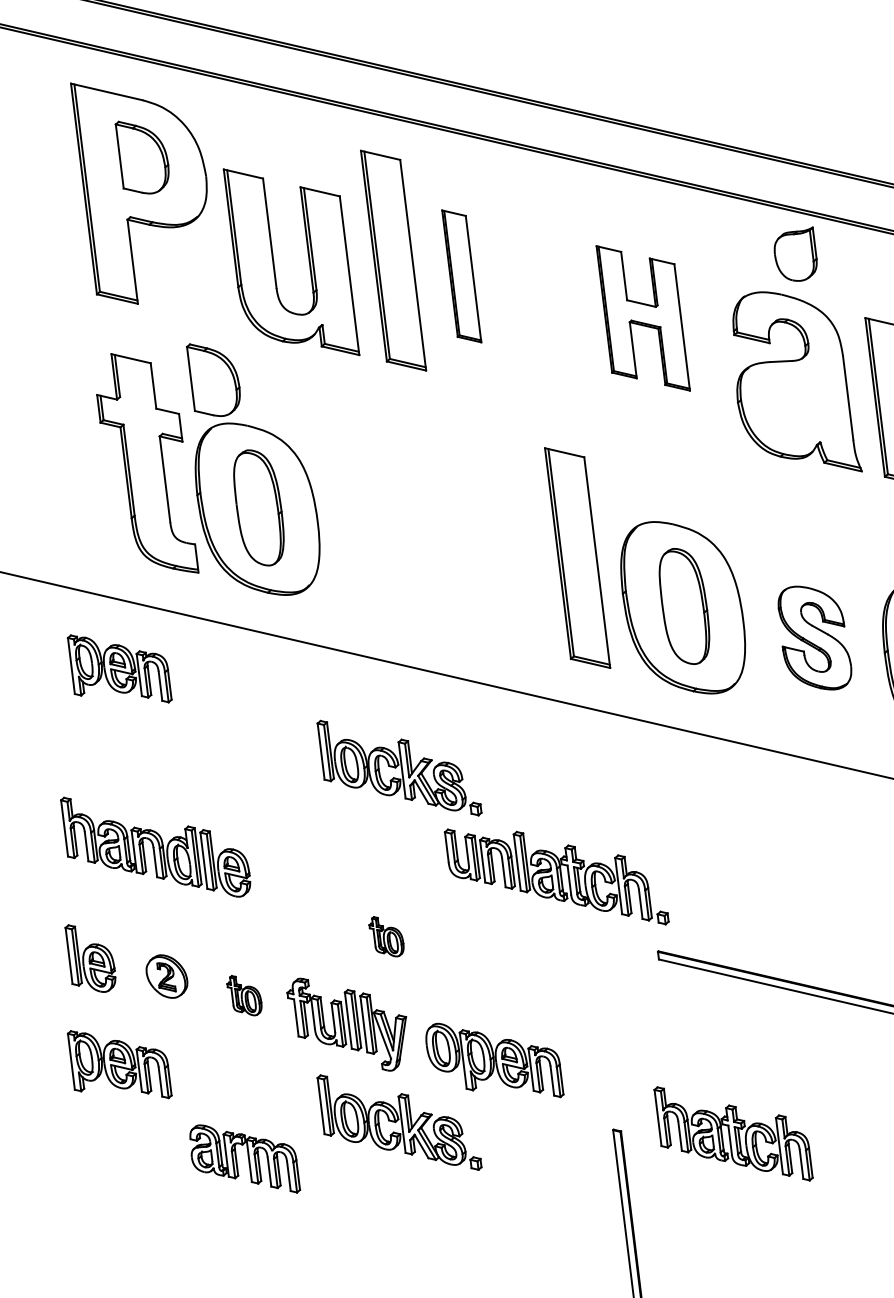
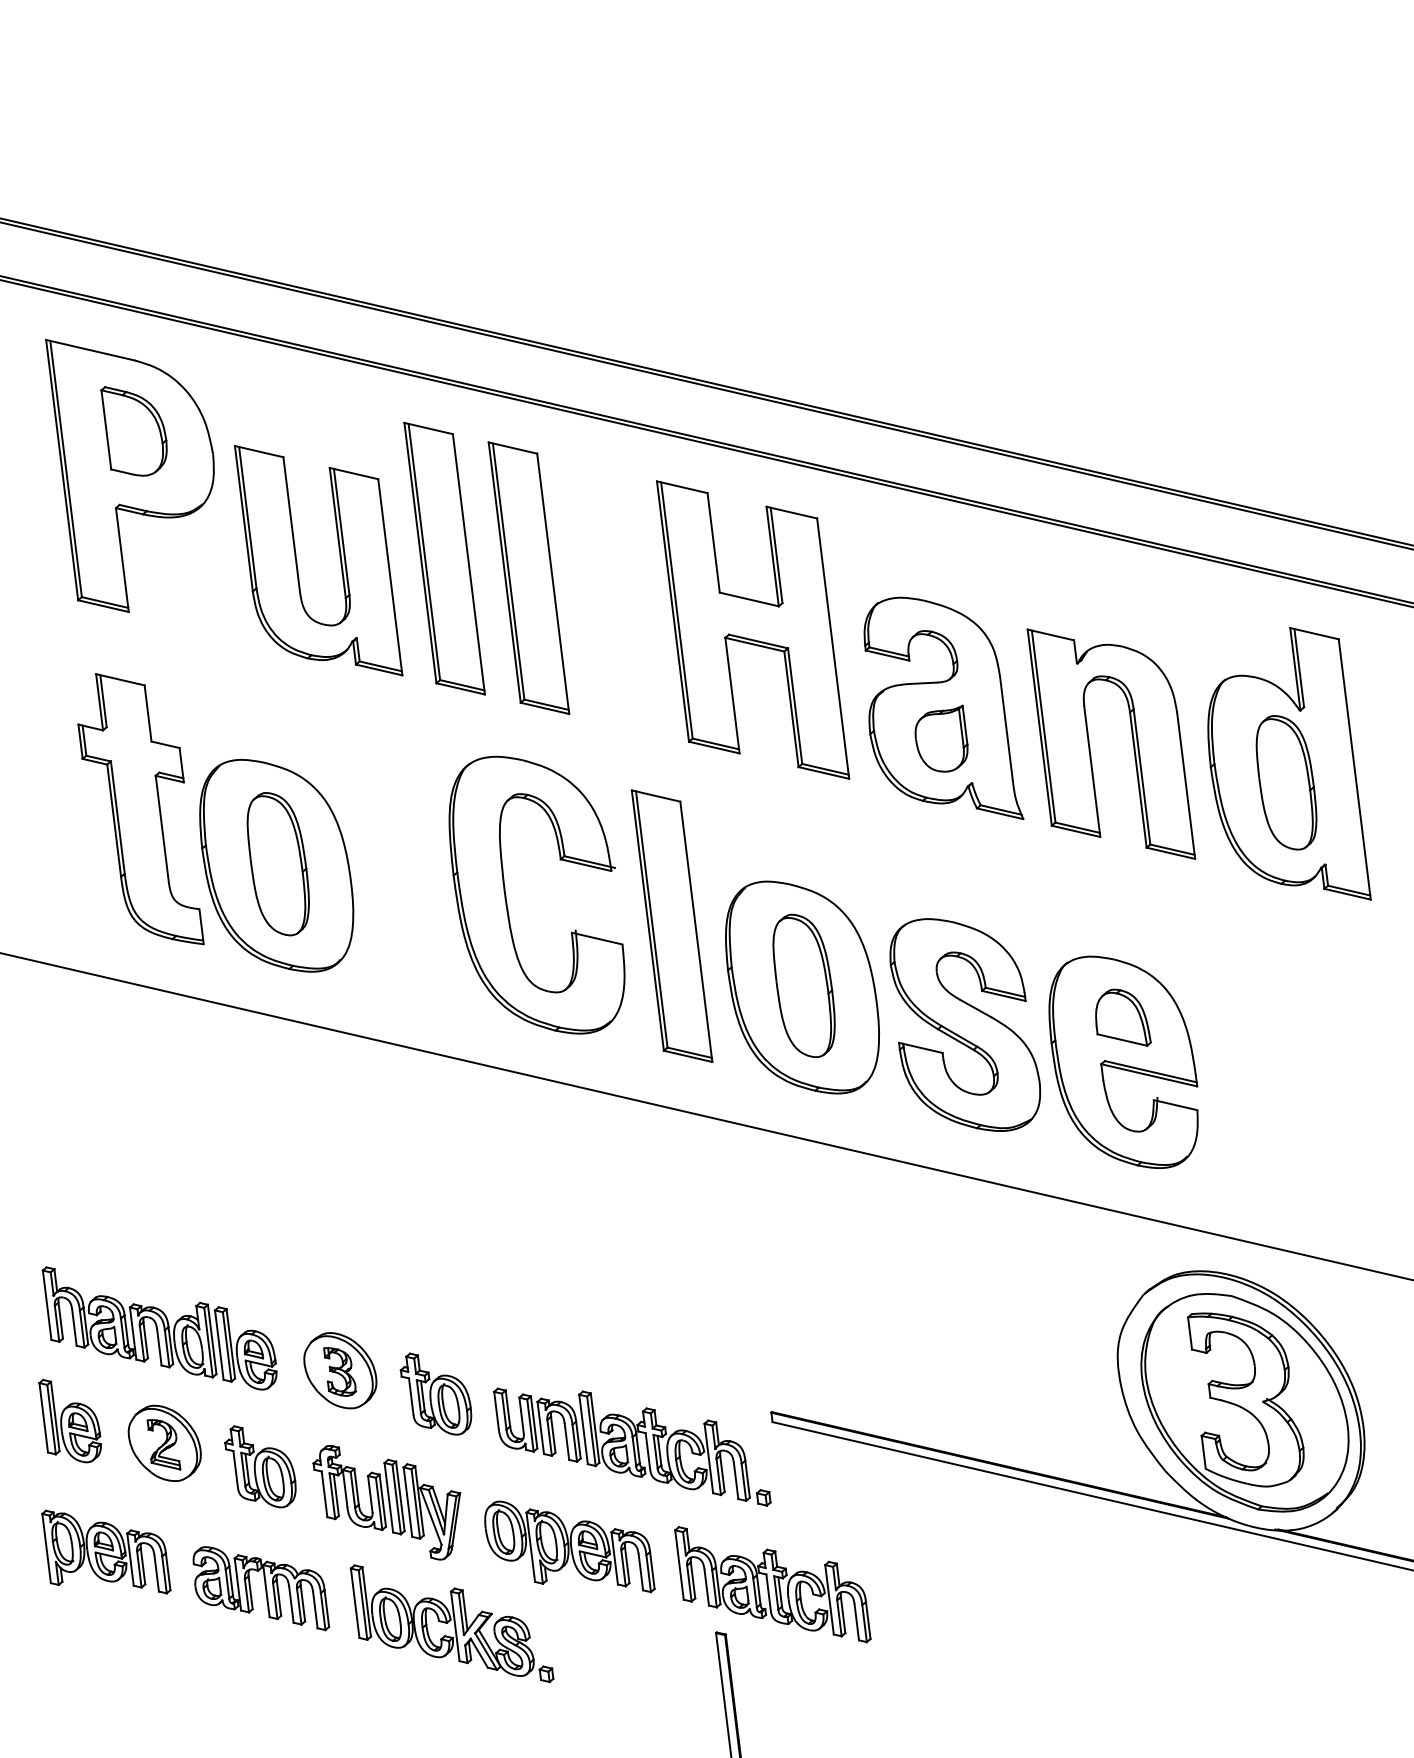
part: (795, 254) -> (941, 738), moved
part: (461, 275) -> (528, 577), size x1.67
part: (643, 317) -> (753, 629), size x1.67
part: (212, 380) -> (221, 706), removed
part: (443, 532) -> (506, 894), added
part: (815, 637) -> (965, 1024), size x1.67
part: (119, 668) -> (106, 1062), removed
part: (399, 767) -> (451, 1185), removed
part: (155, 847) -> (159, 1328), moved
part: (556, 876) -> (632, 1446), moved
part: (309, 917) -> (340, 1370), added
part: (386, 936) -> (435, 1393), size x1.67
part: (166, 975) -> (164, 1442), size x1.43
part: (244, 995) -> (260, 1466), size x1.67
part: (733, 1133) -> (772, 1584), moved
part: (245, 1158) -> (261, 1588), moved

